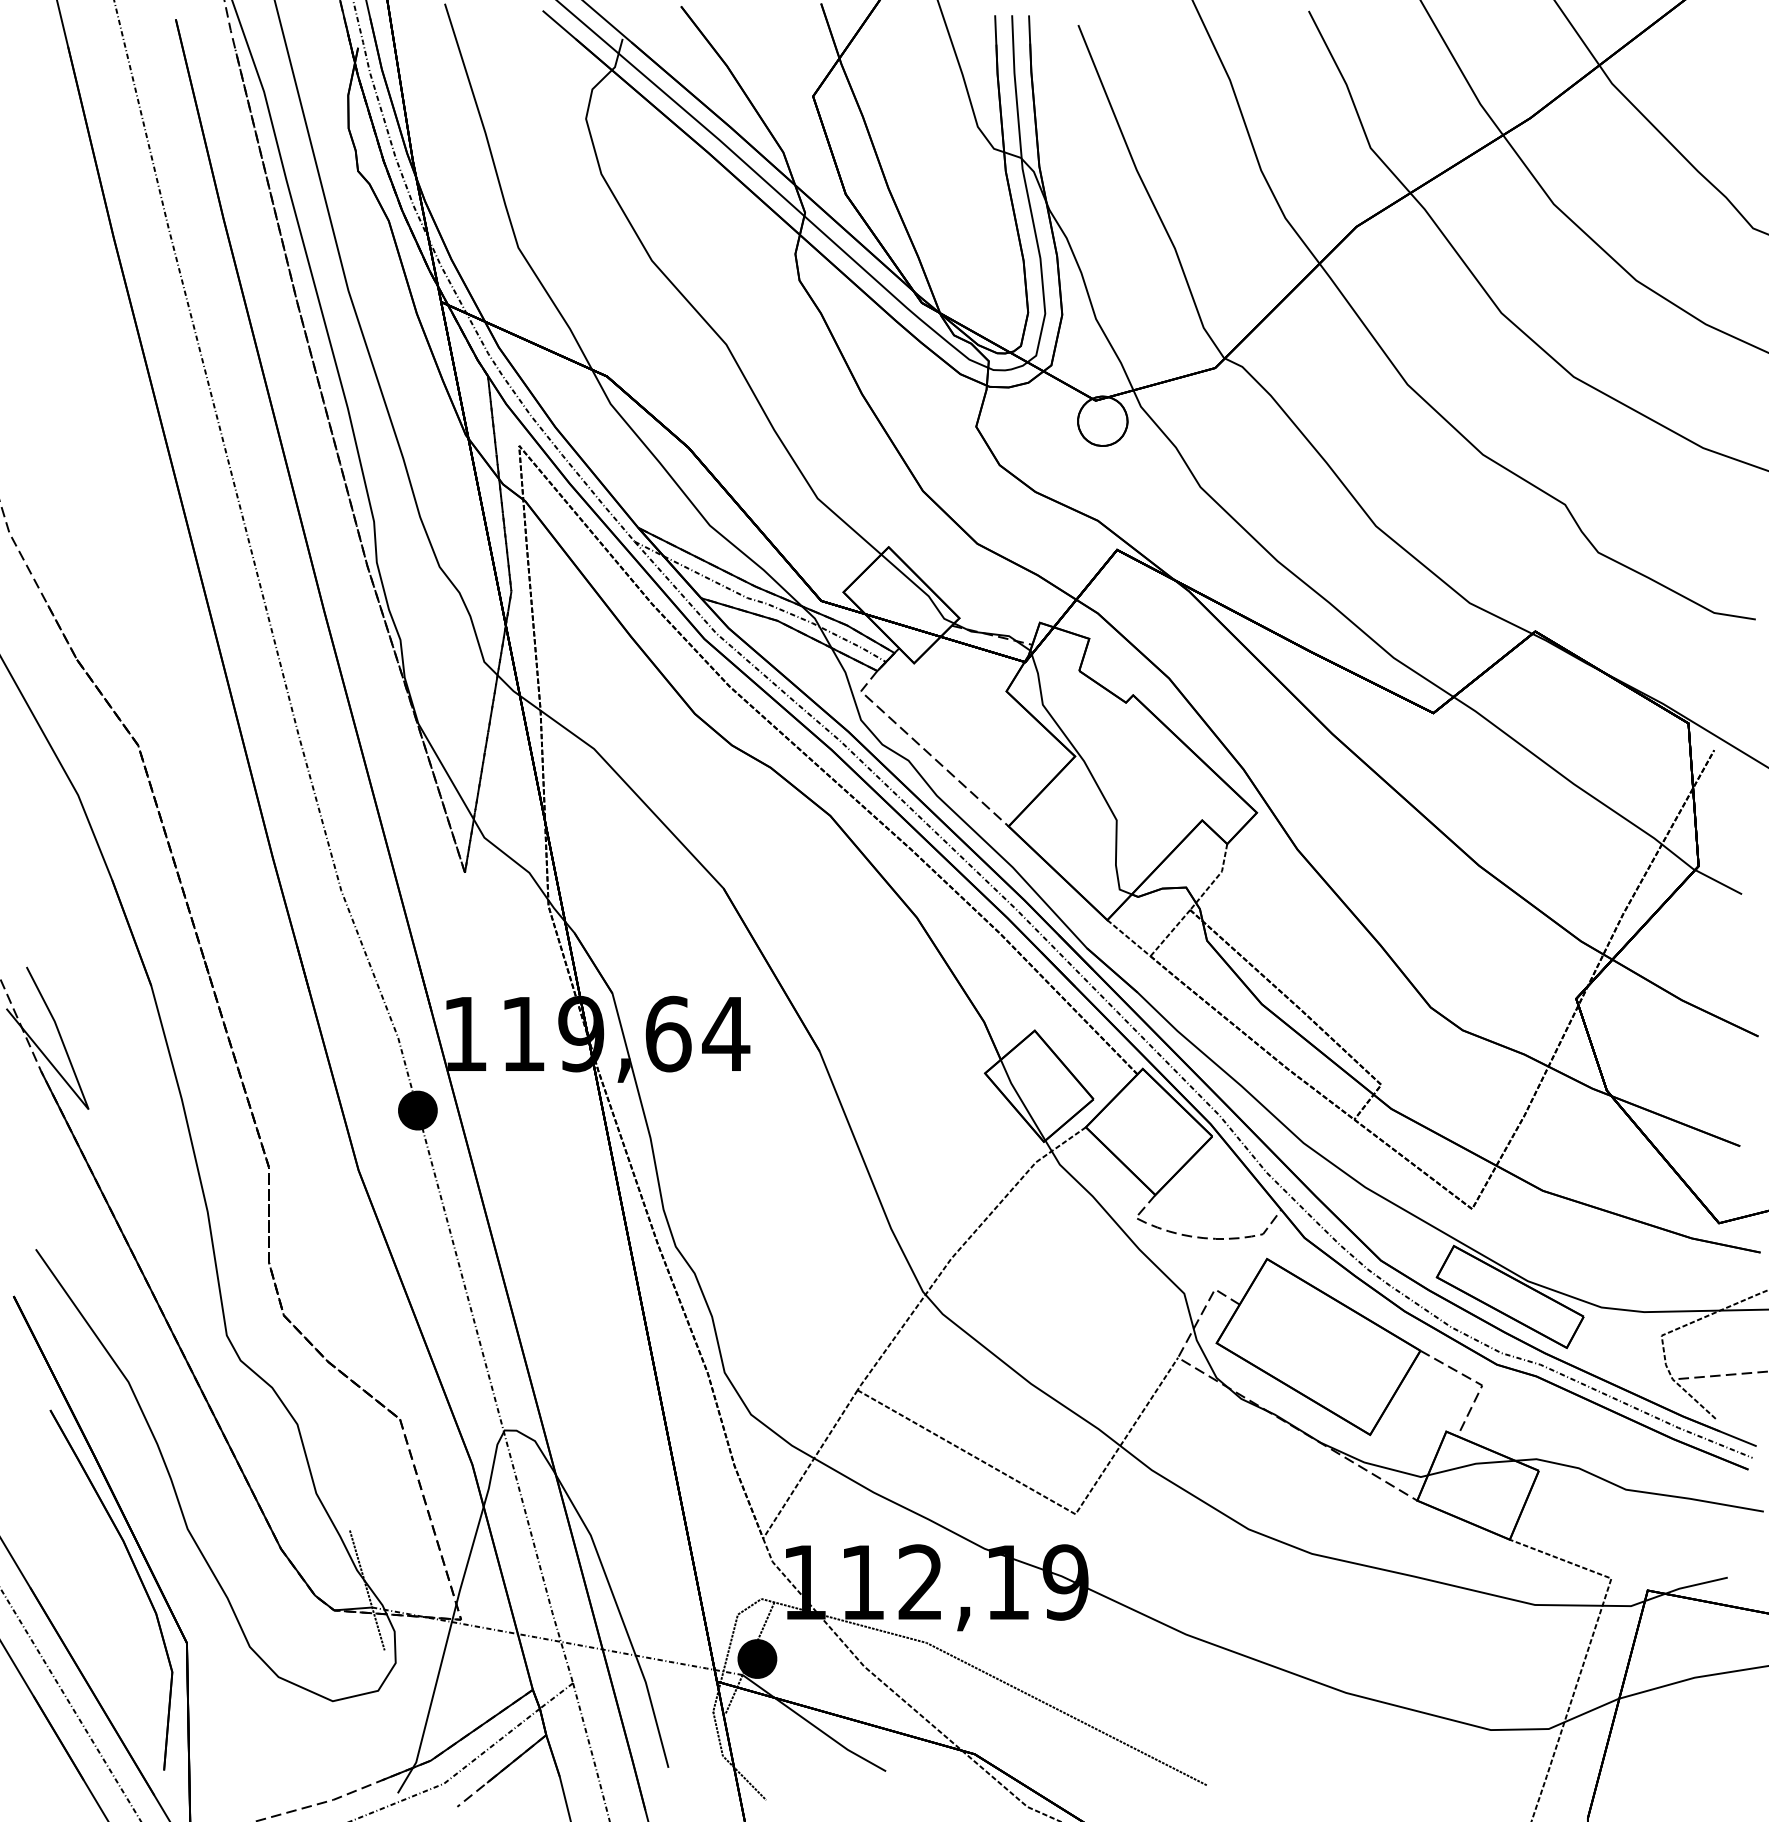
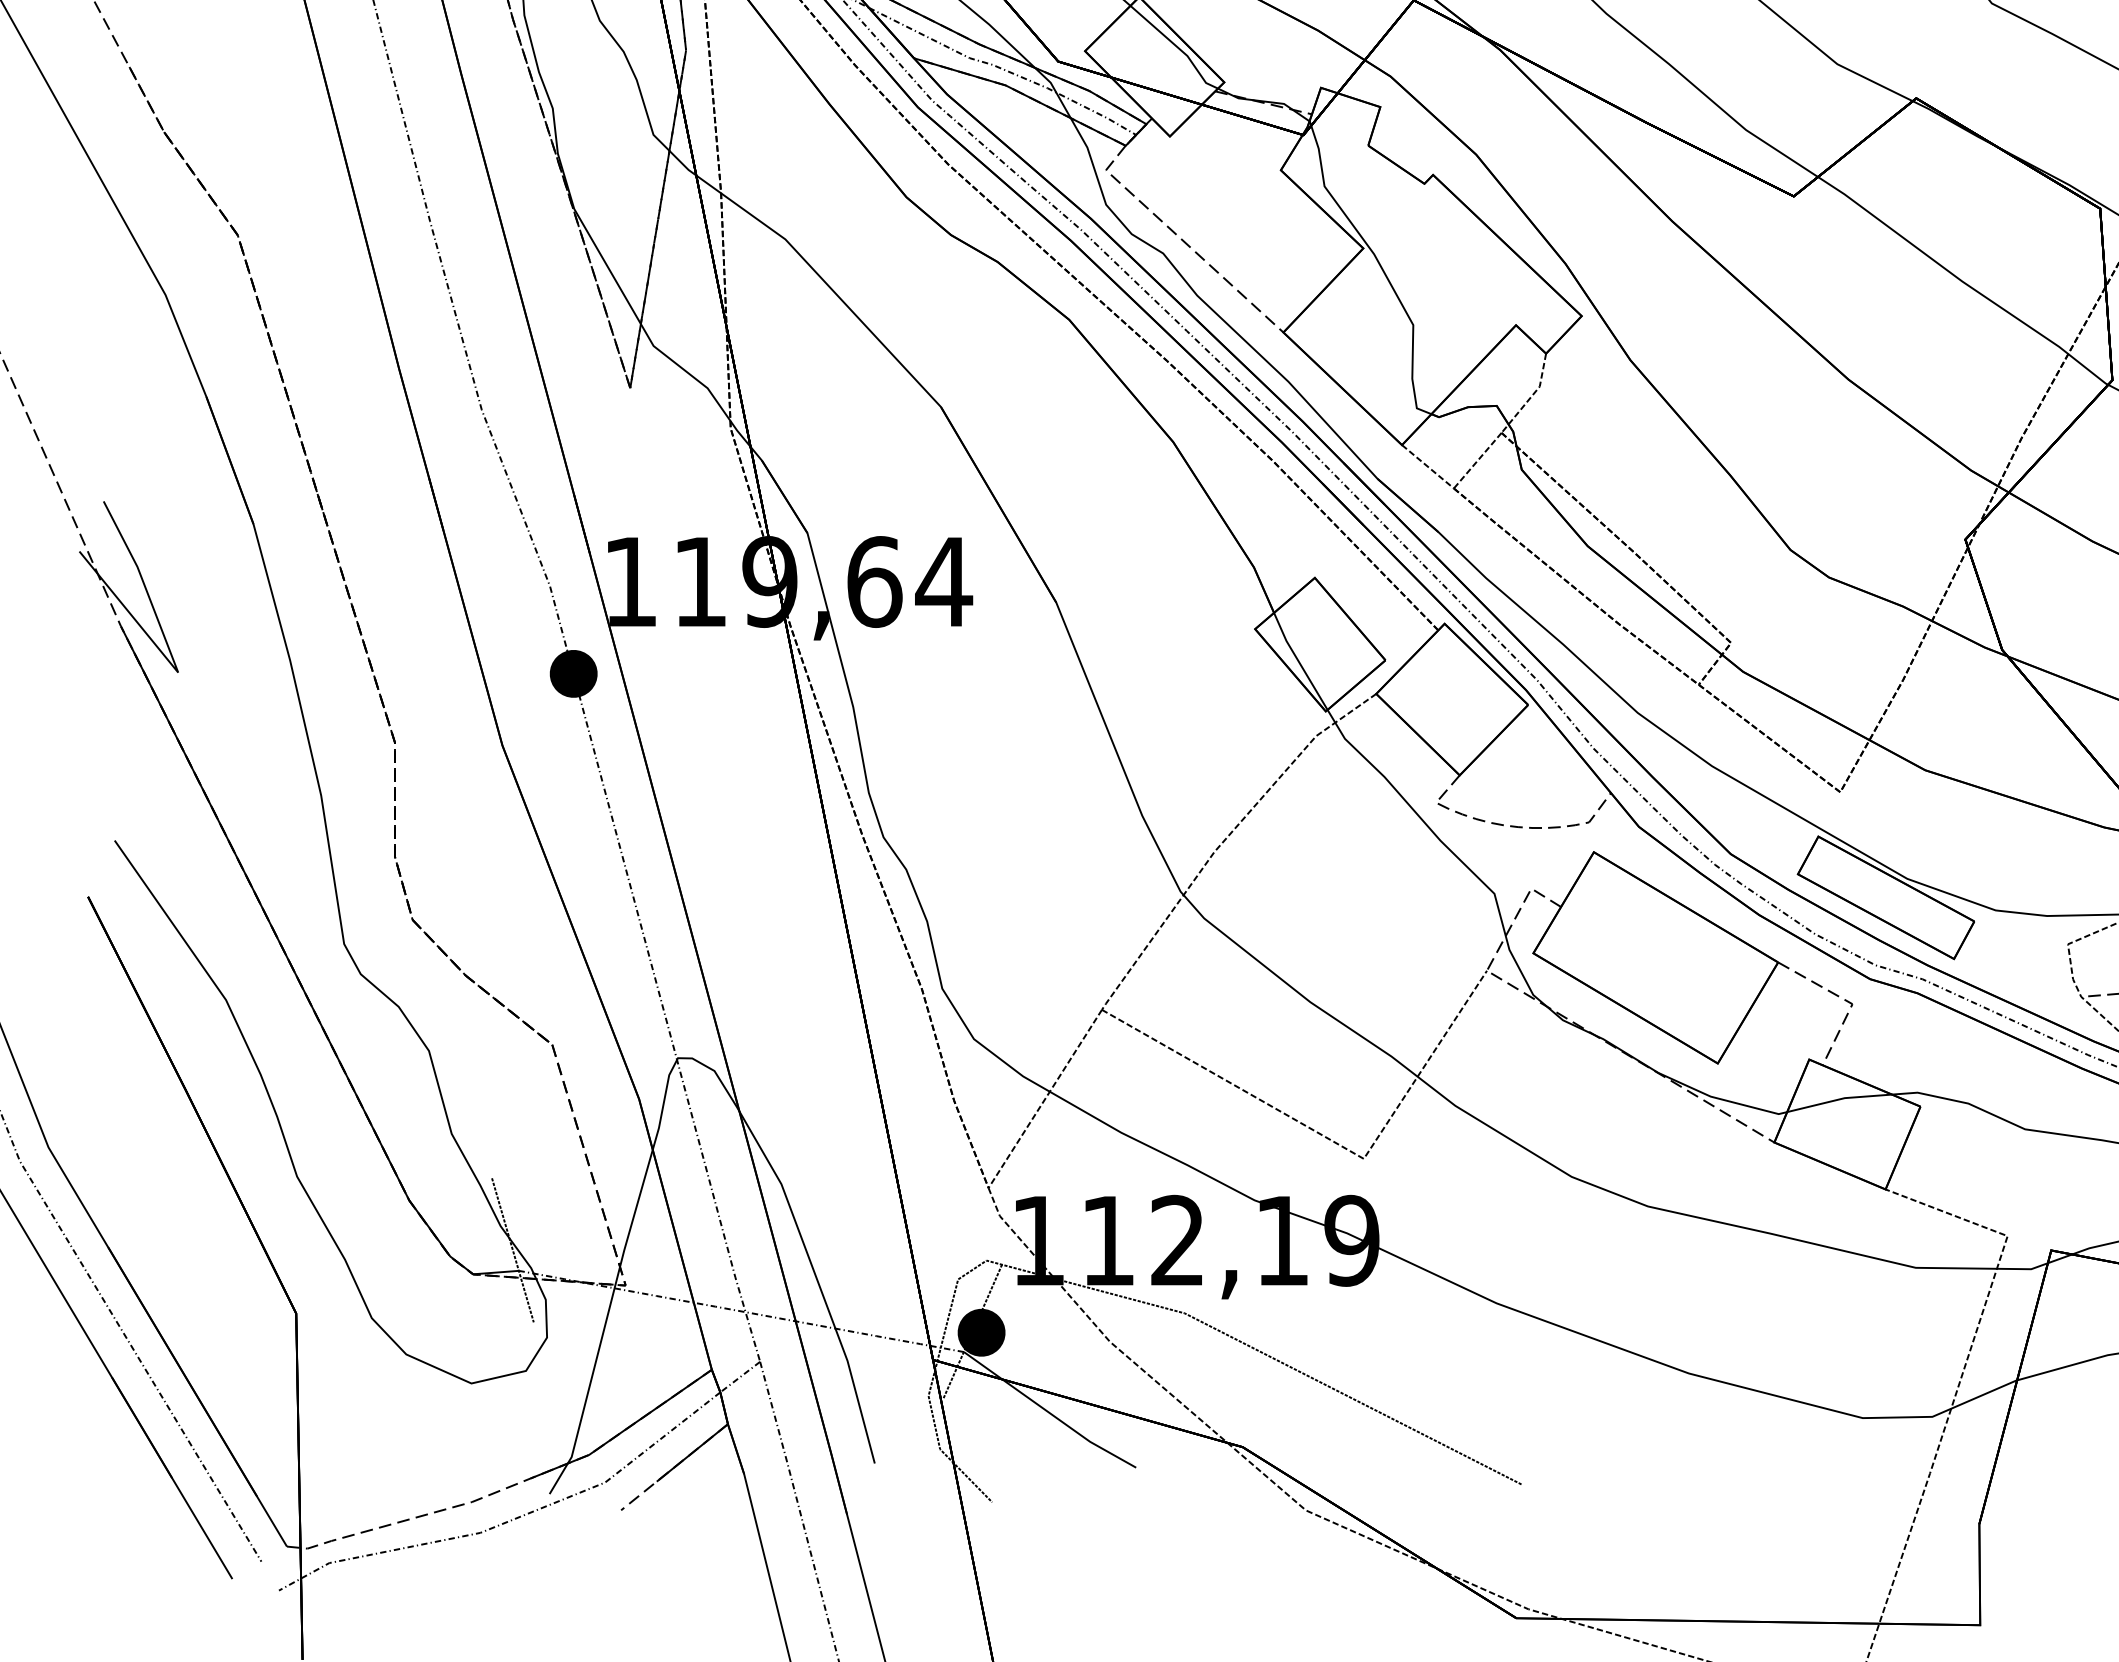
part: (137, 1575) -> (236, 1232), removed

